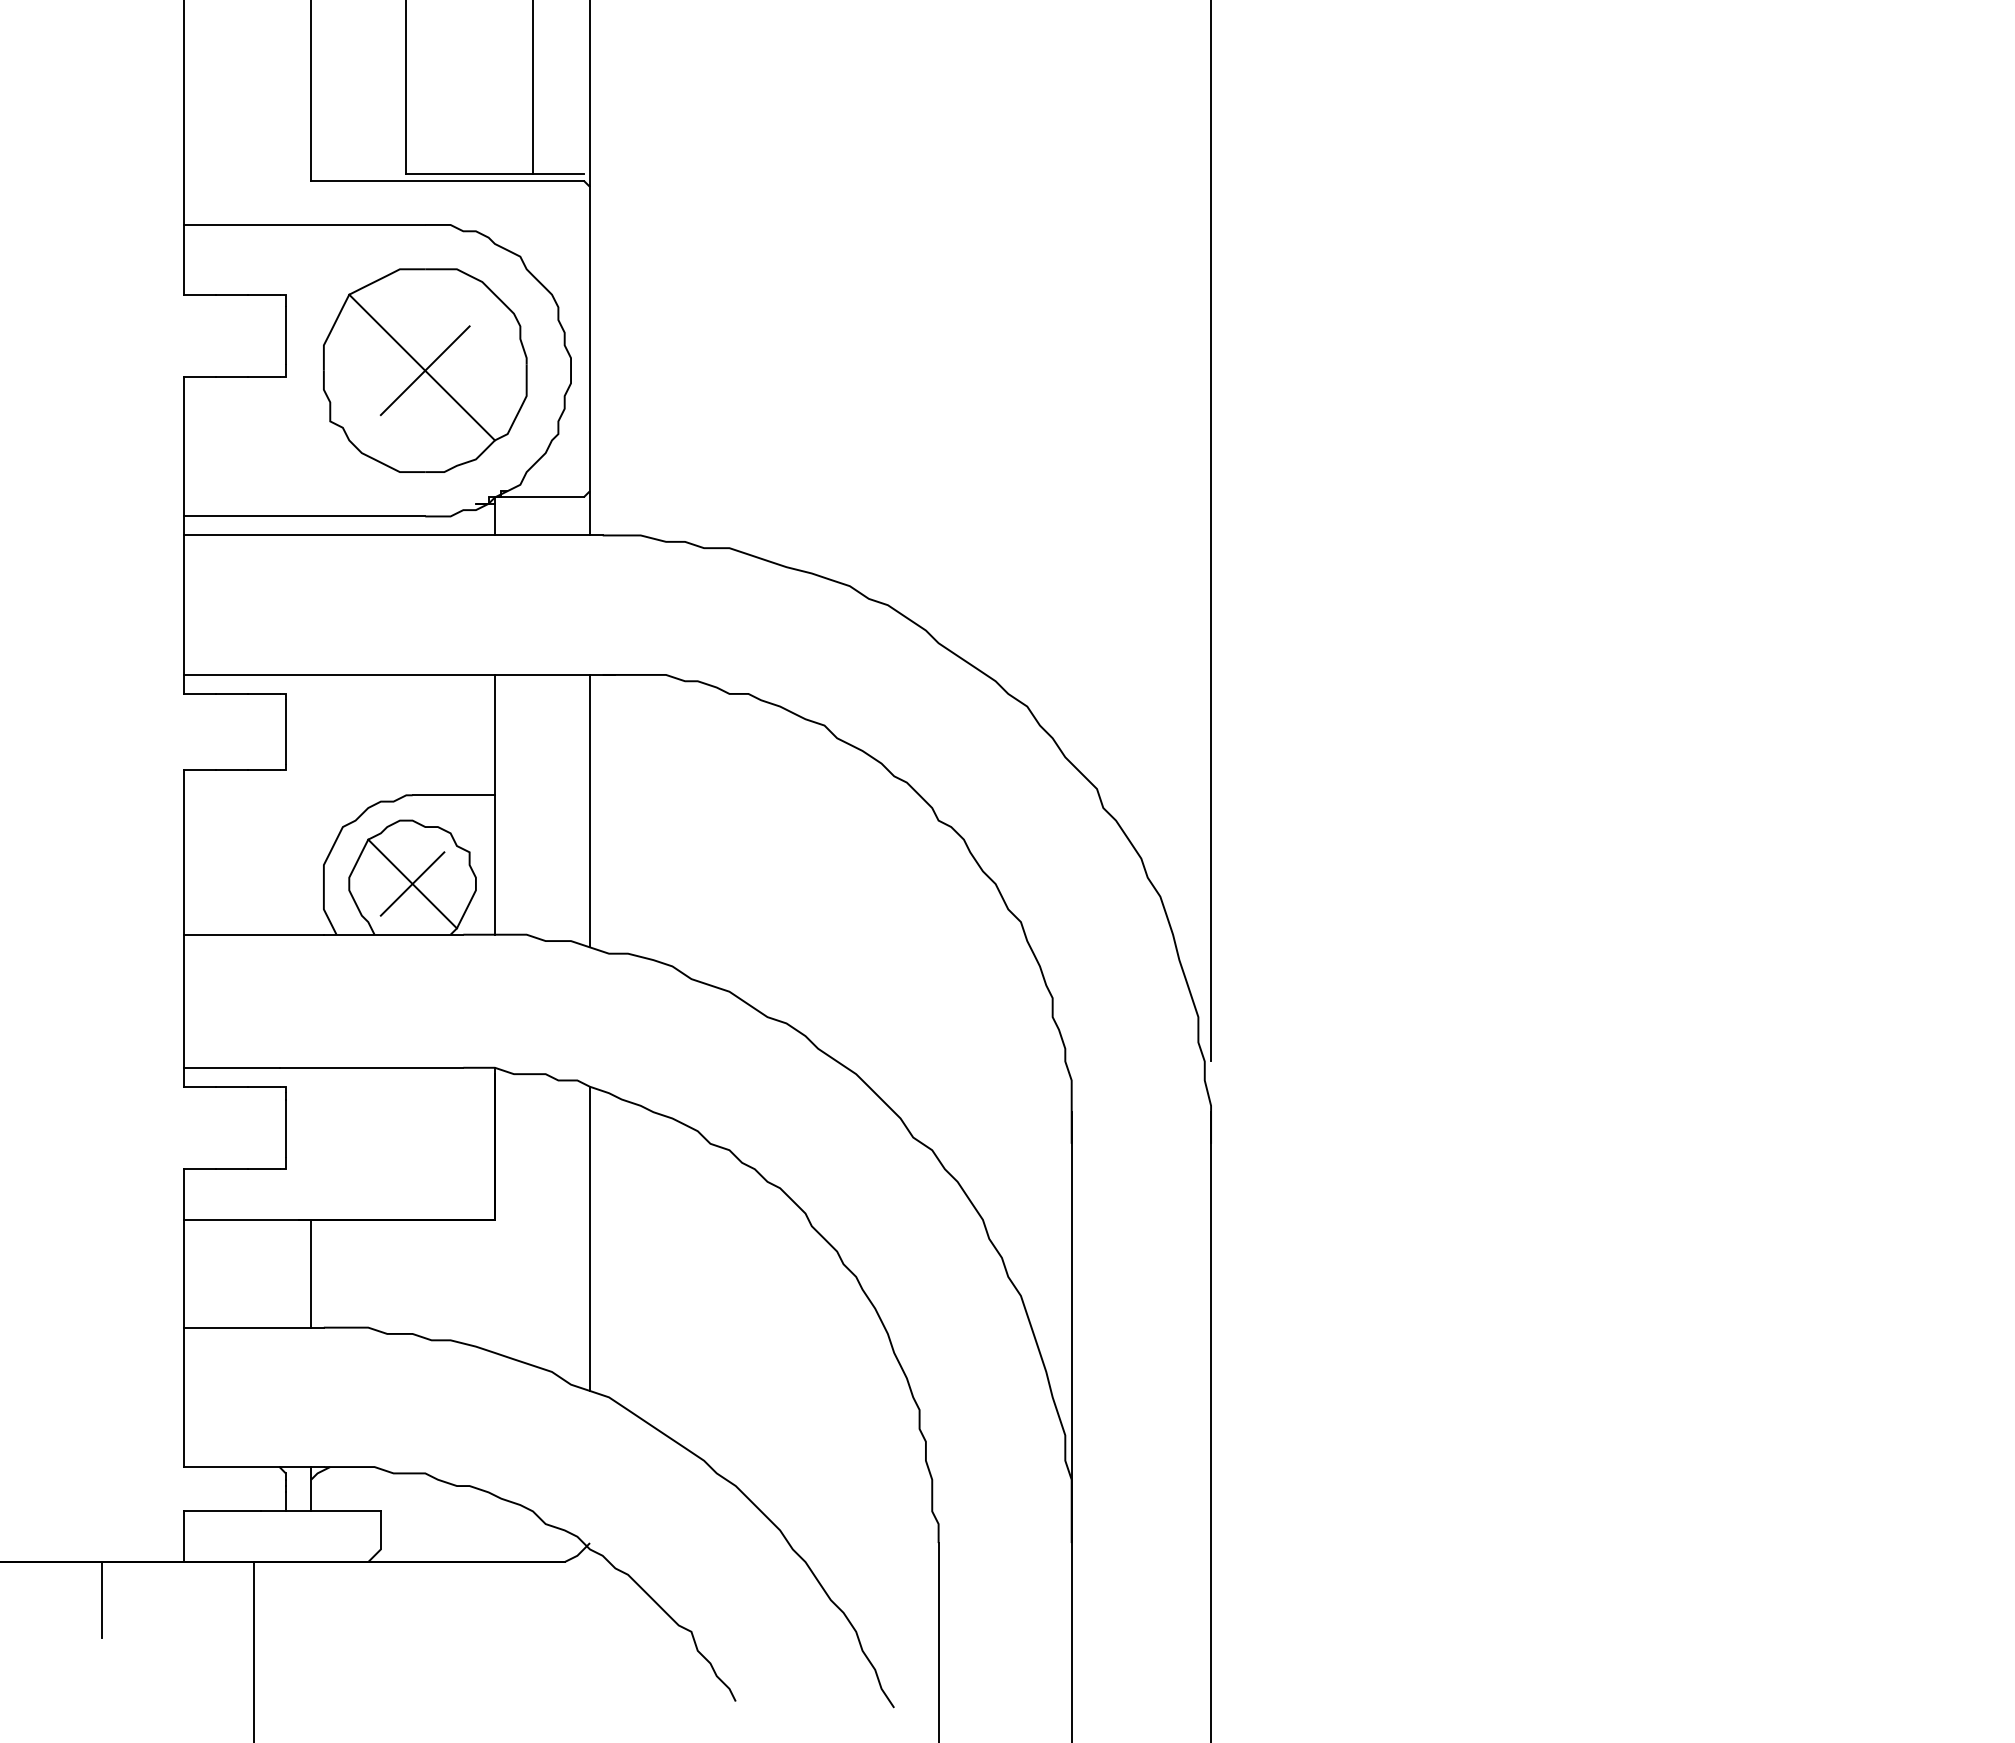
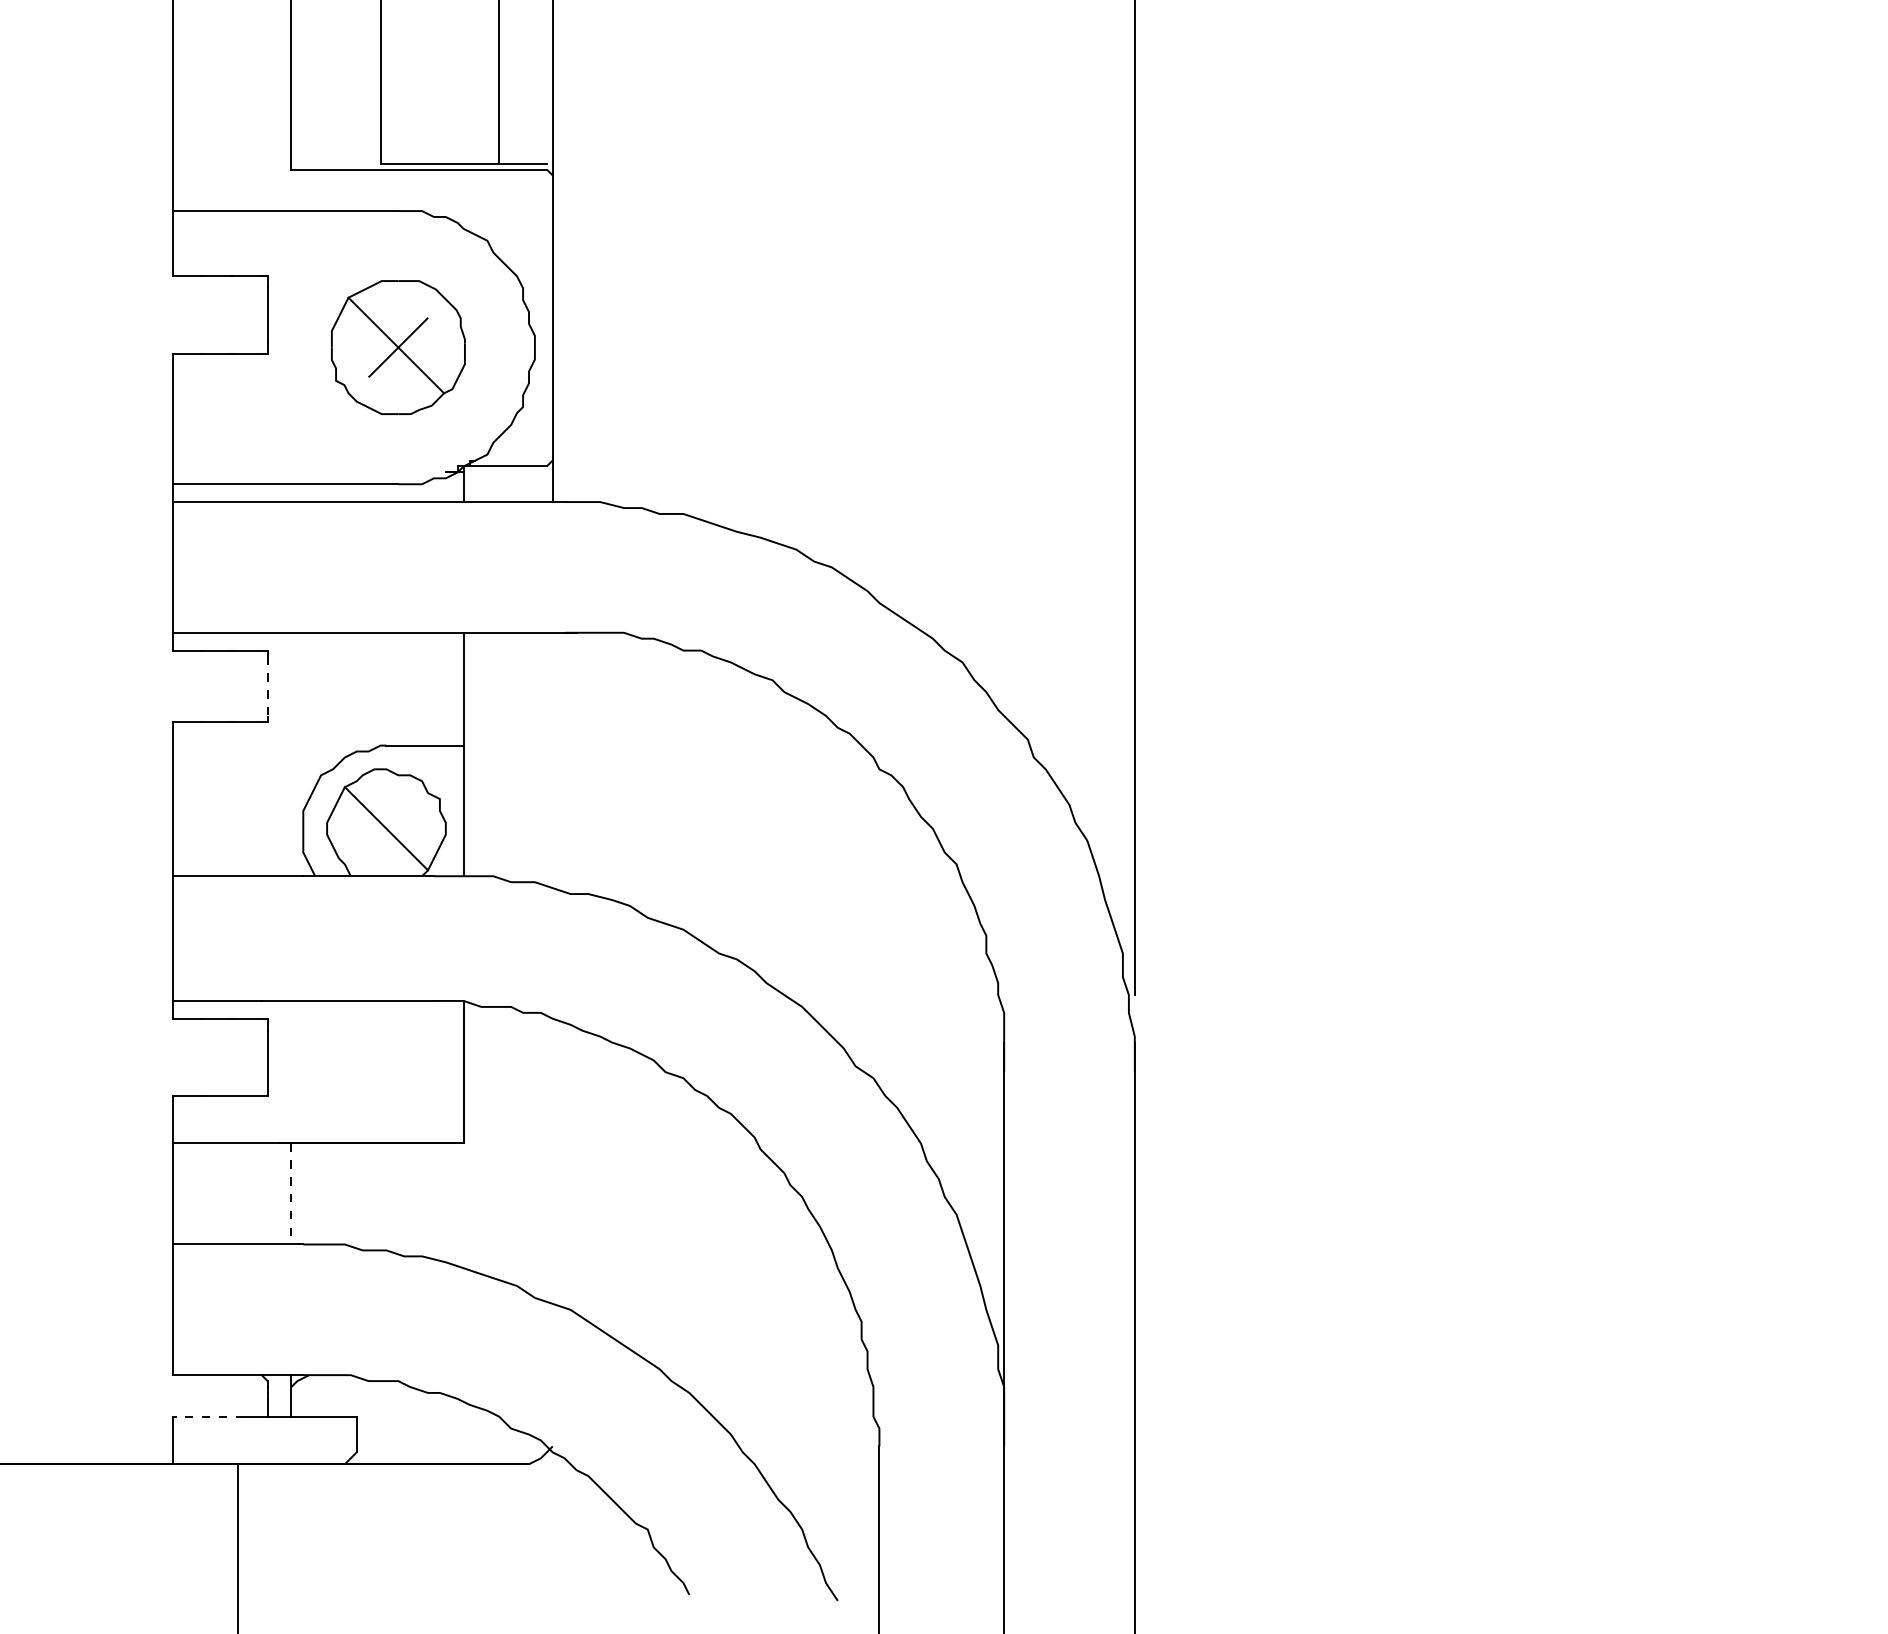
part: (425, 370) -> (398, 347), size x0.7
line: (285, 731) -> (267, 685), solid -> dashed
line: (590, 810) -> (553, 759), removed
line: (412, 883) -> (386, 828), removed
line: (590, 1238) -> (553, 1160), removed
line: (311, 1273) -> (291, 1193), solid -> dashed
line: (222, 1511) -> (208, 1416), solid -> dashed
line: (102, 1600) -> (95, 1500), removed

